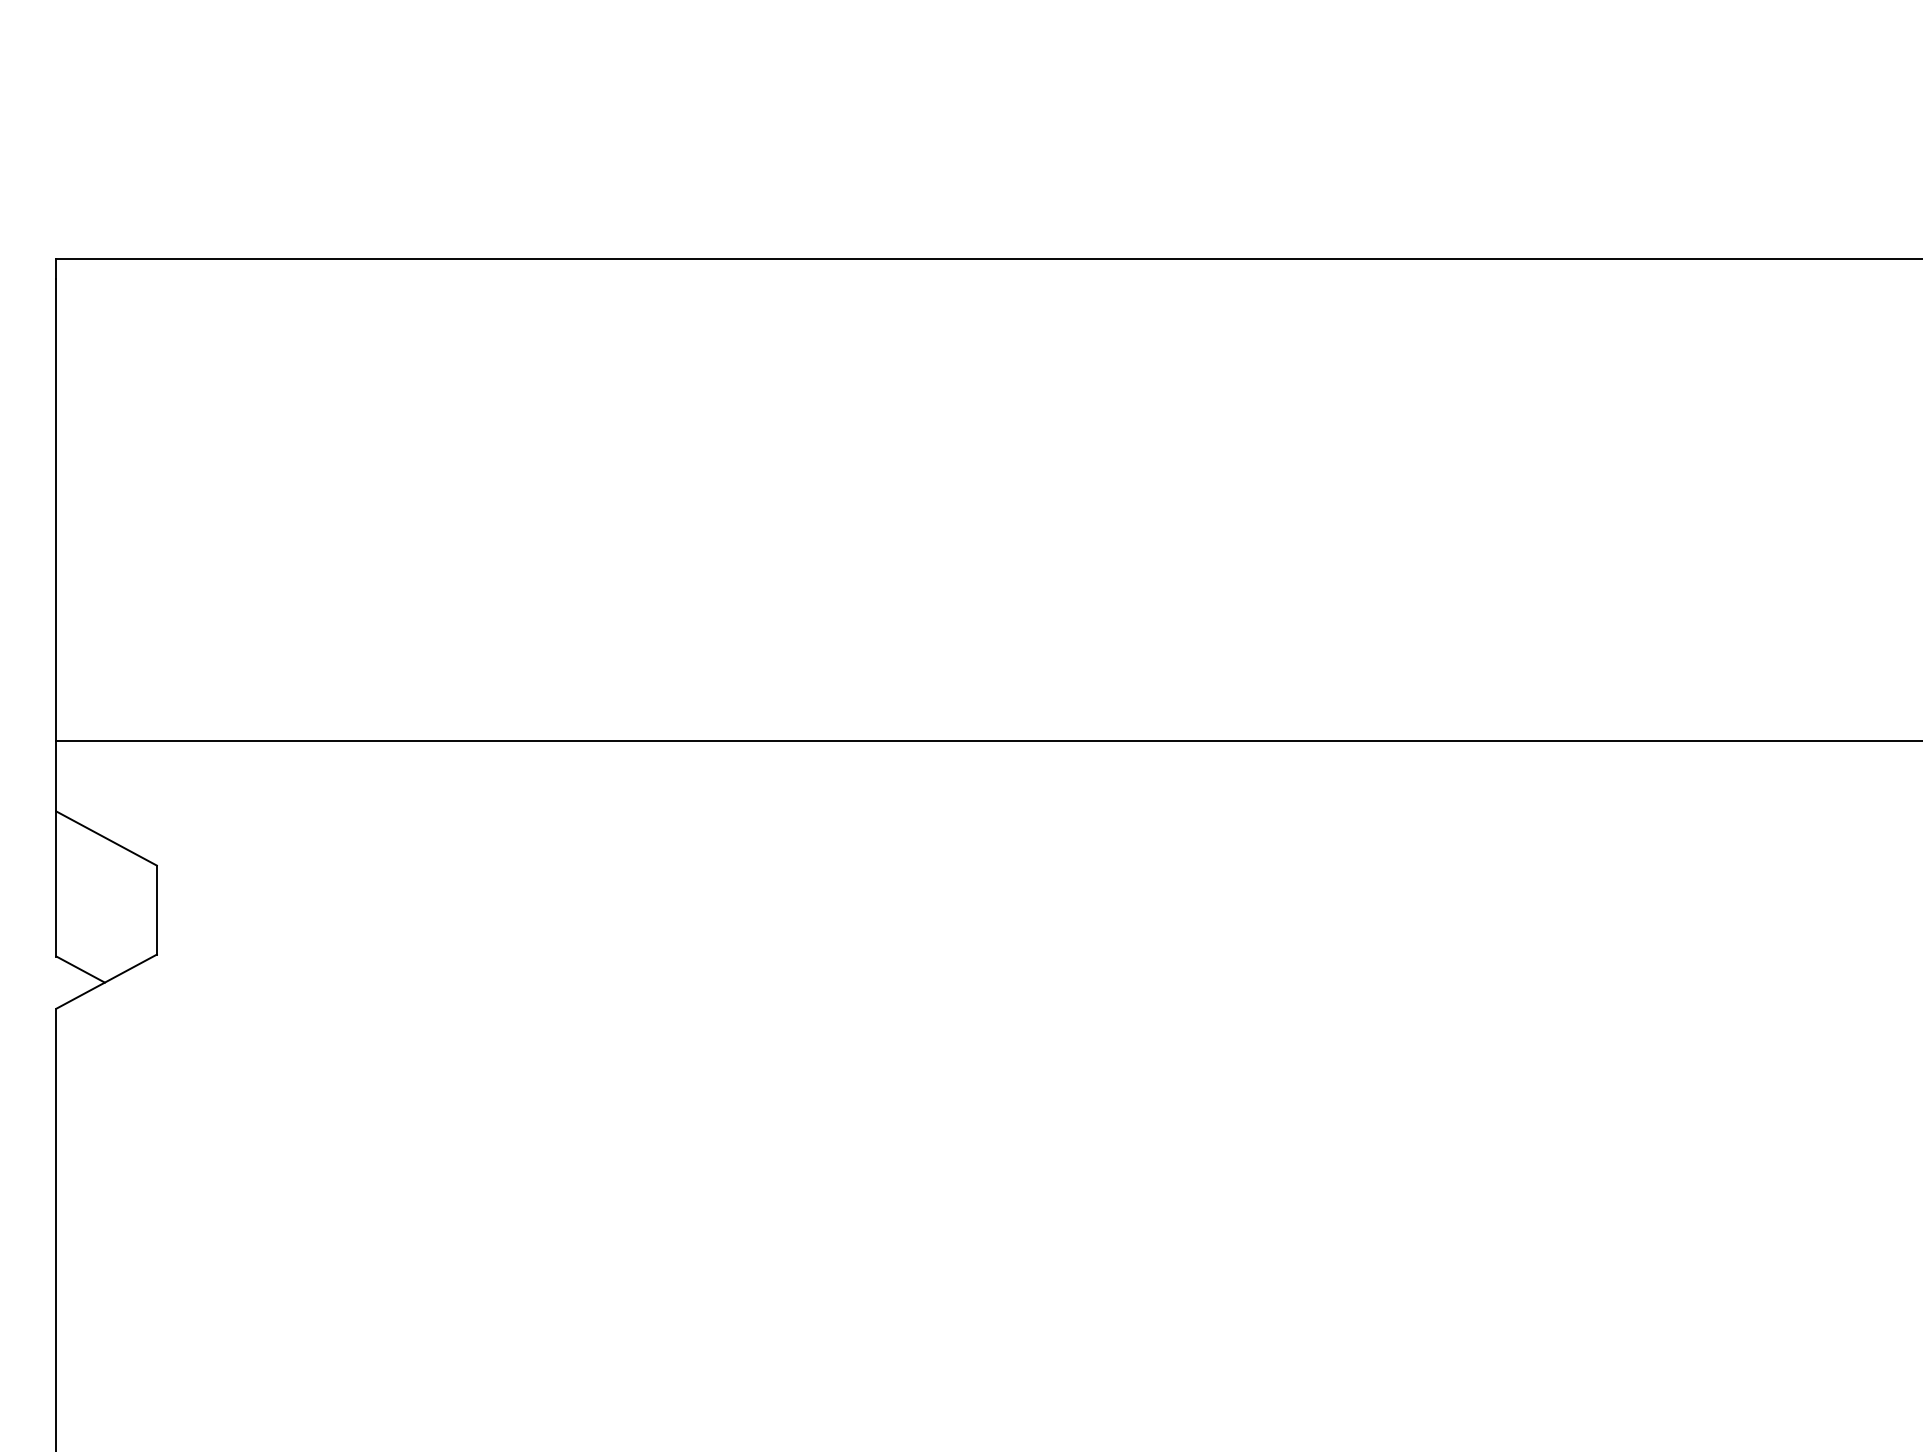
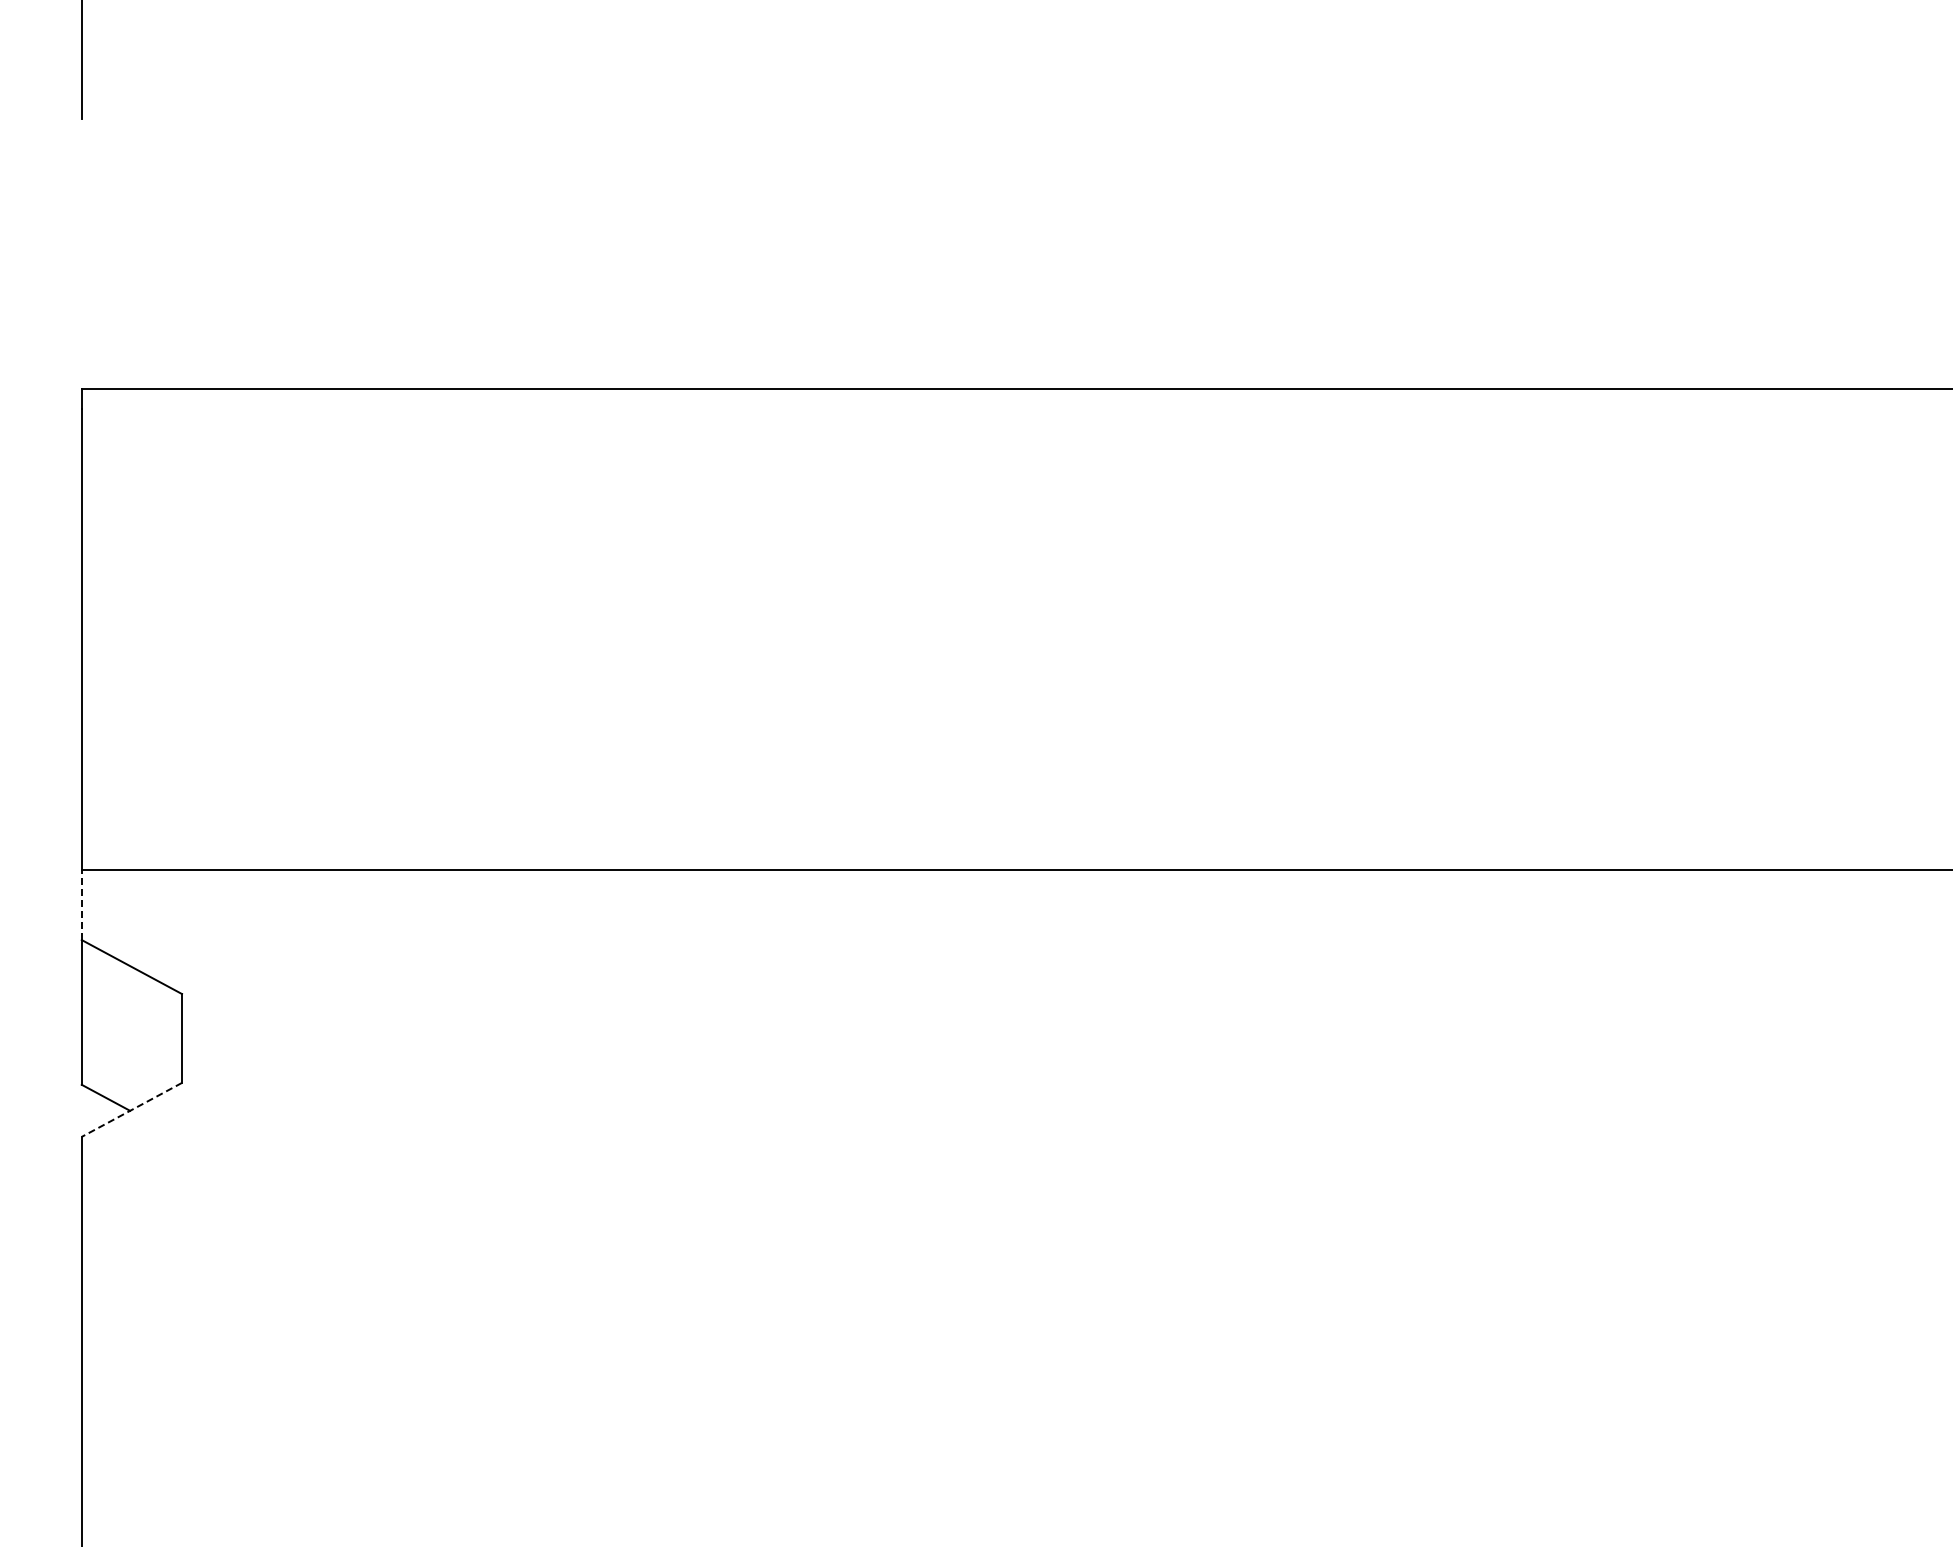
line: (56, 775) -> (81, 904), solid -> dashed
line: (106, 981) -> (131, 1109), solid -> dashed

